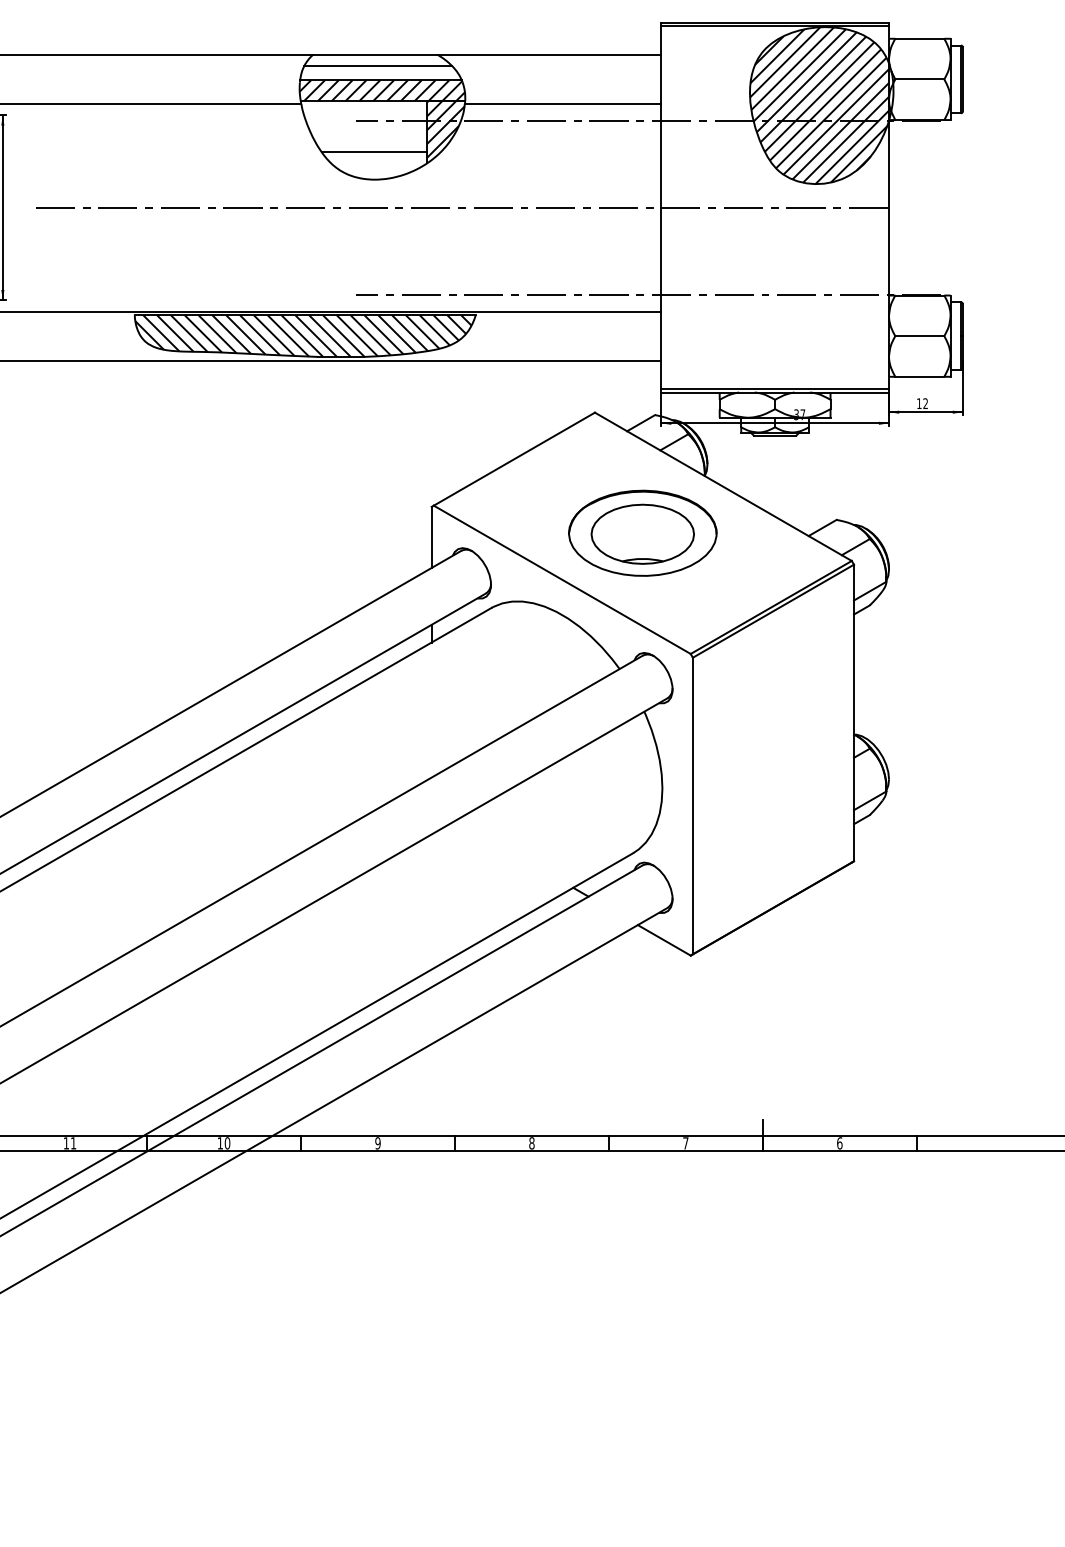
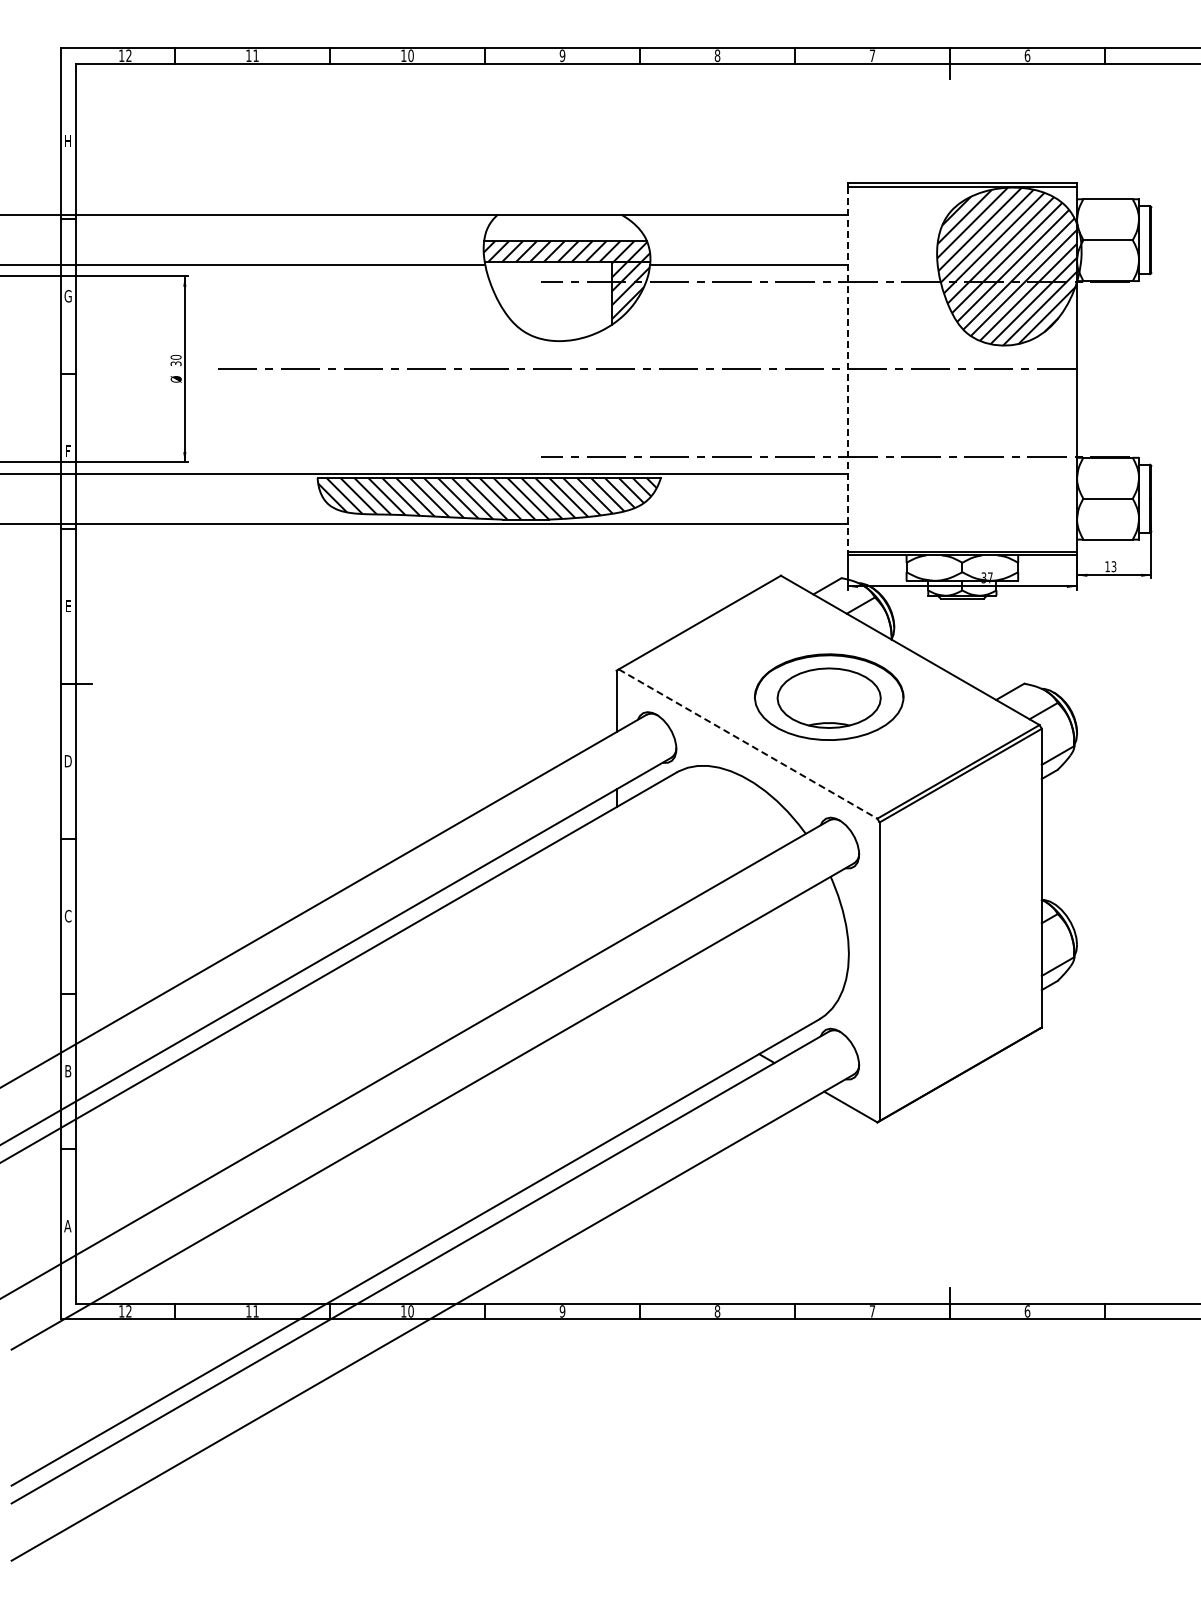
line: (377, 65) -> (562, 226), removed
line: (374, 152) -> (559, 313), removed
line: (661, 207) -> (847, 369), solid -> dashed
text: (925, 404) -> (1113, 567), 12 -> 13
line: (562, 580) -> (748, 744), solid -> dashed

